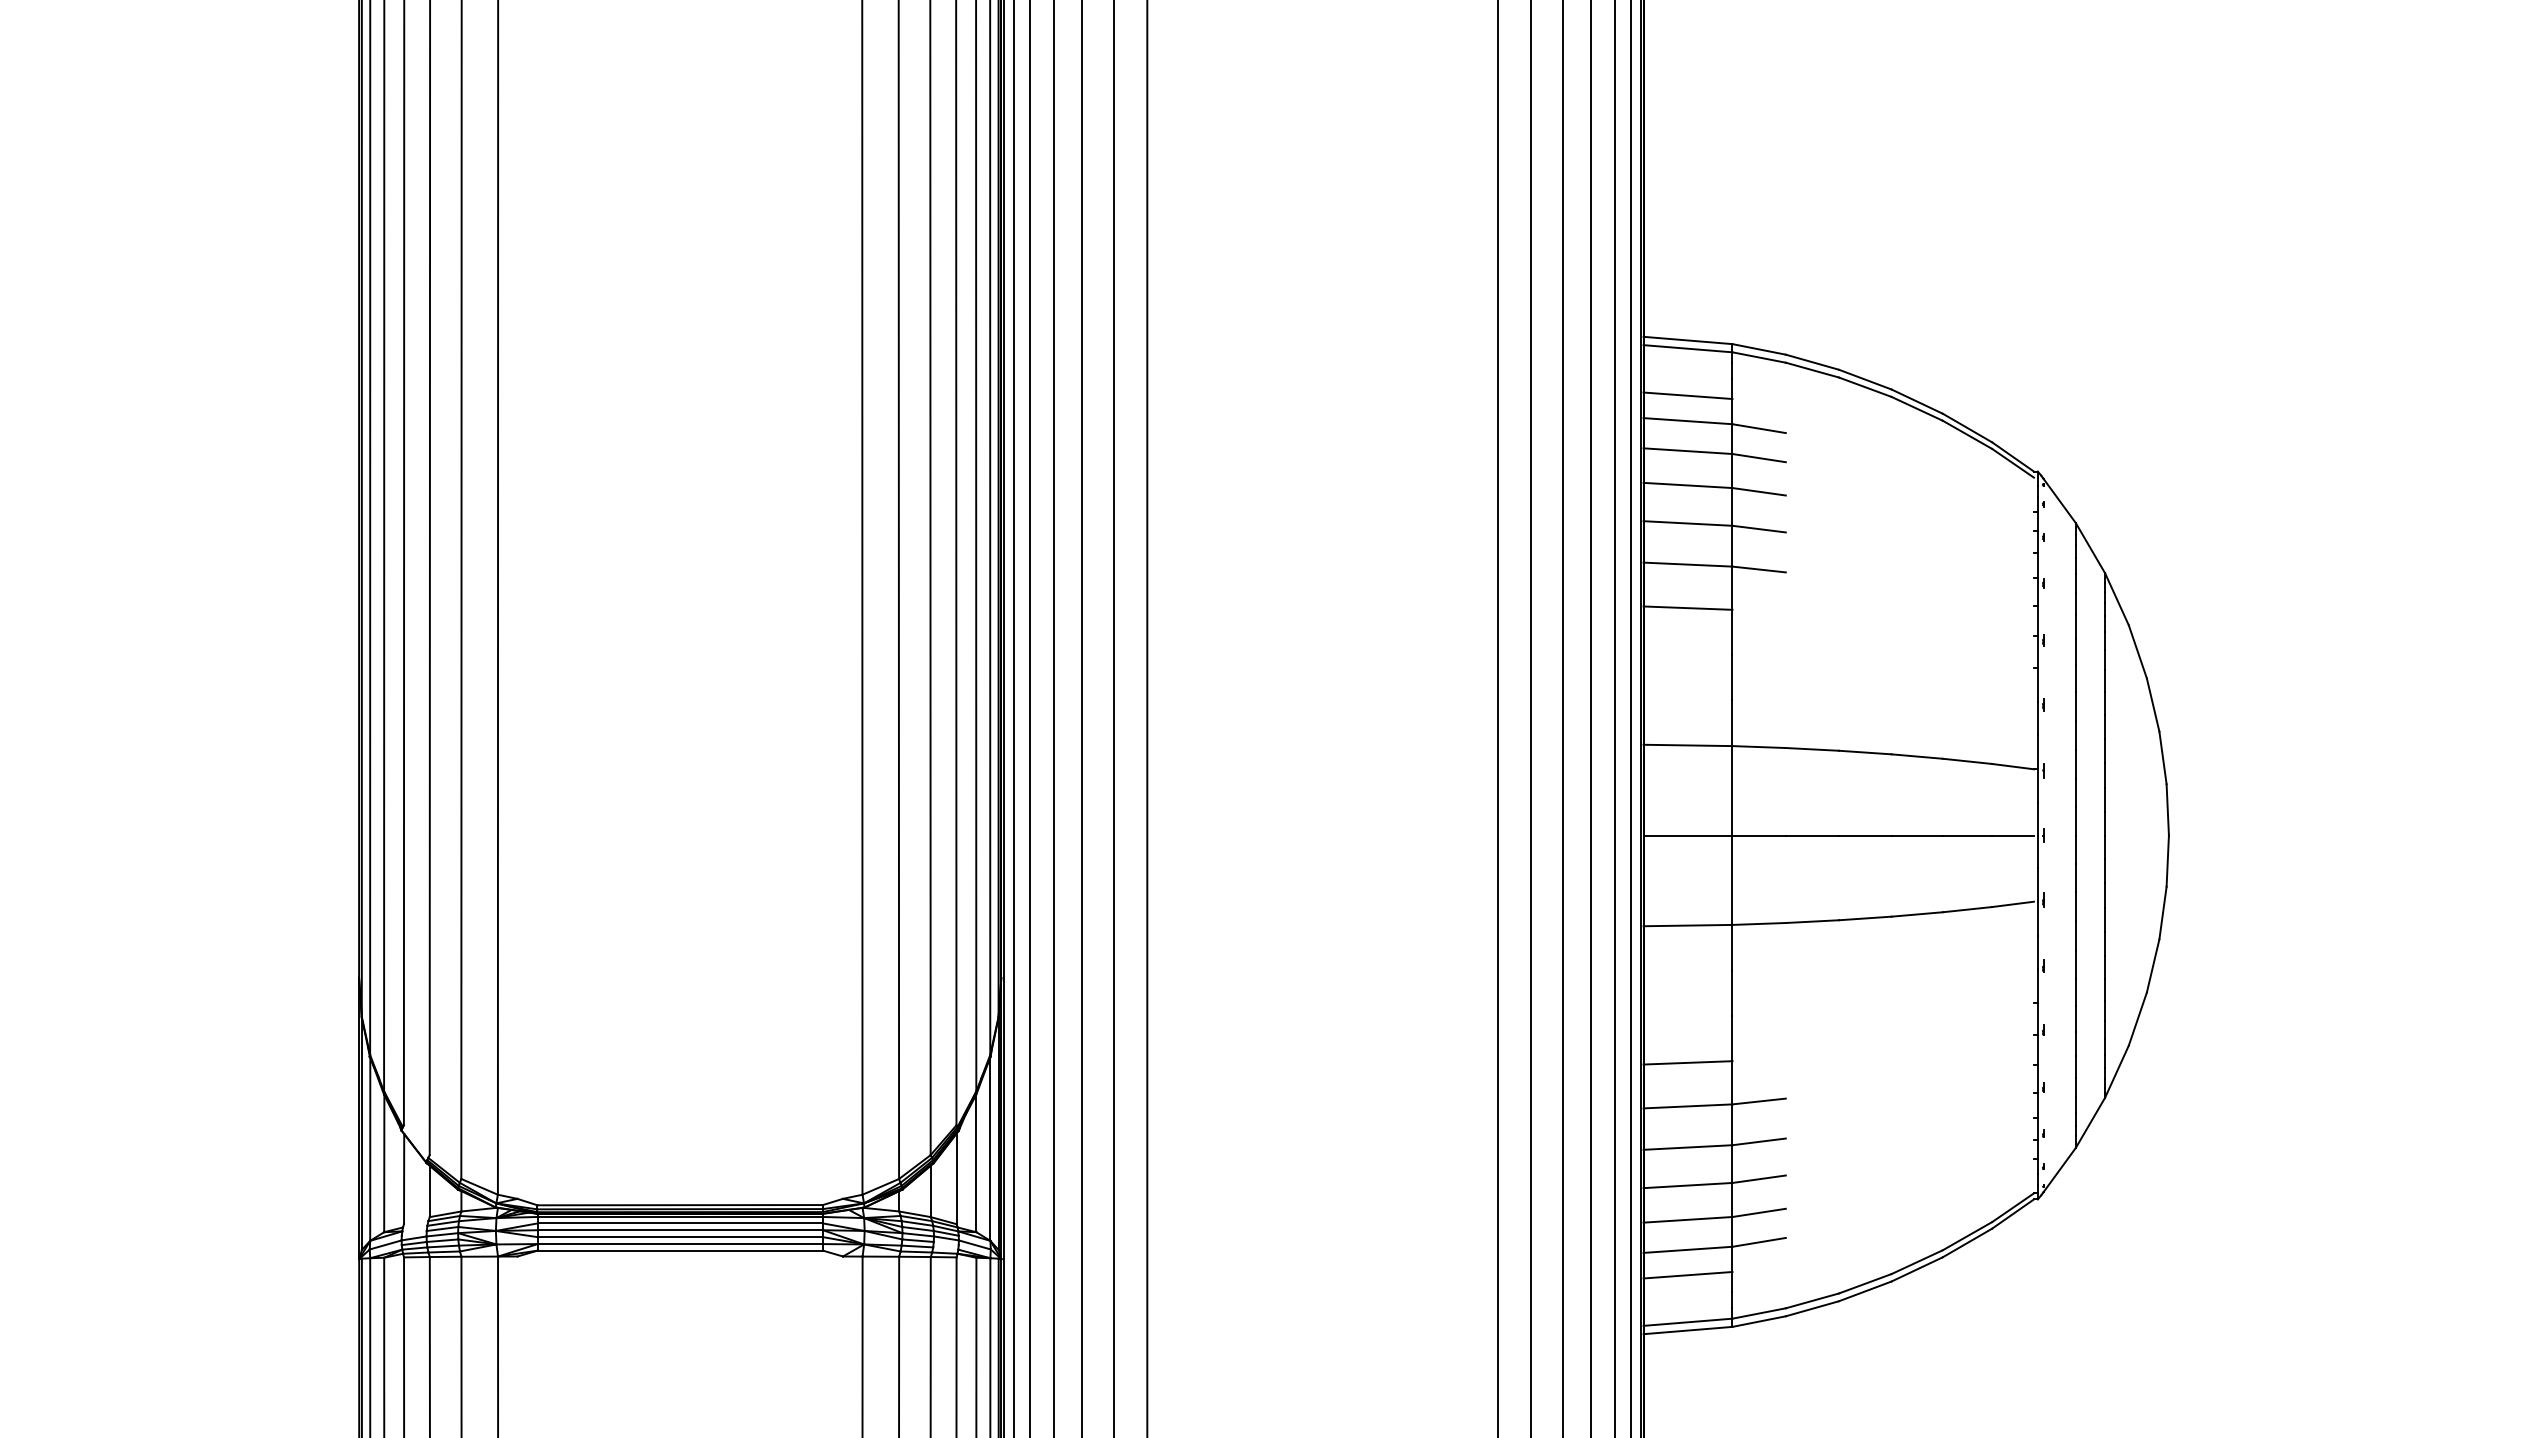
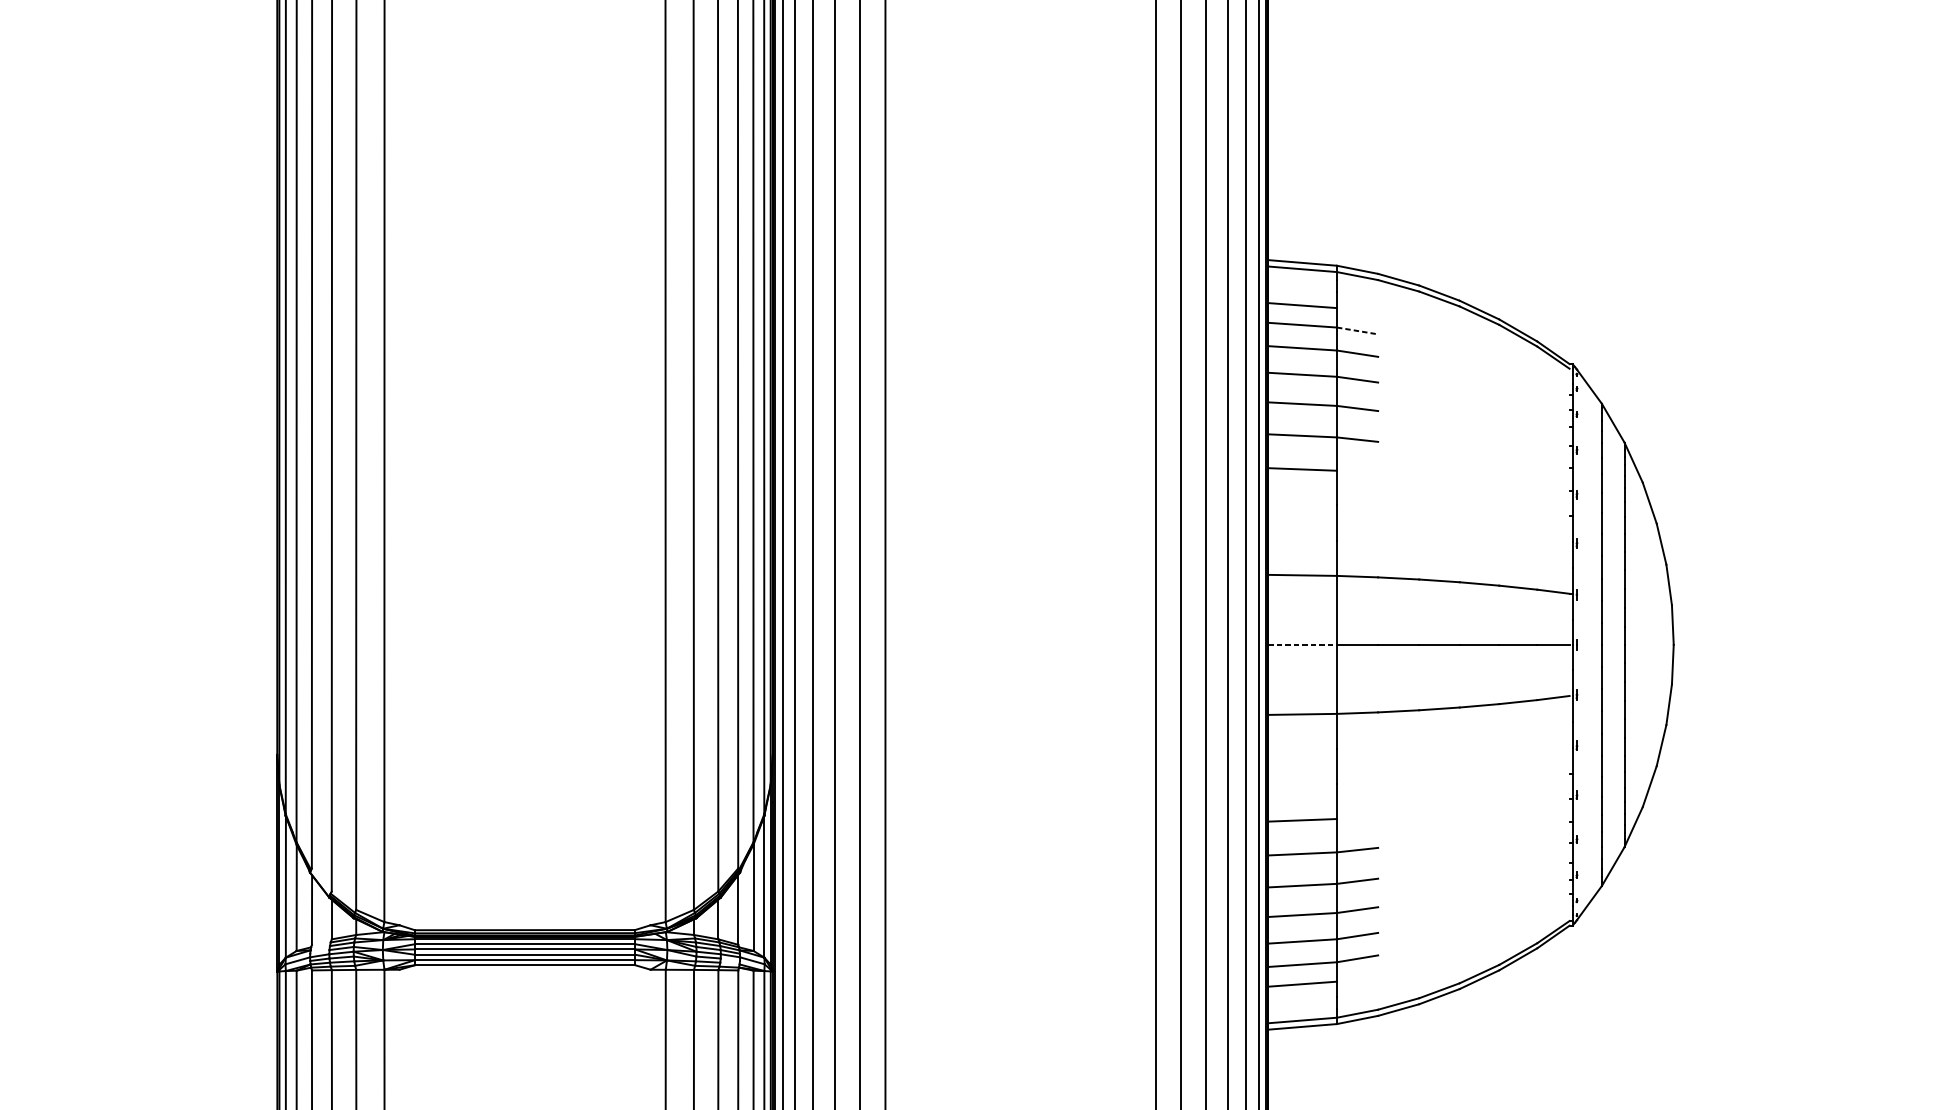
line: (1759, 428) -> (1357, 330), solid -> dashed
line: (1688, 835) -> (1303, 644), solid -> dashed

